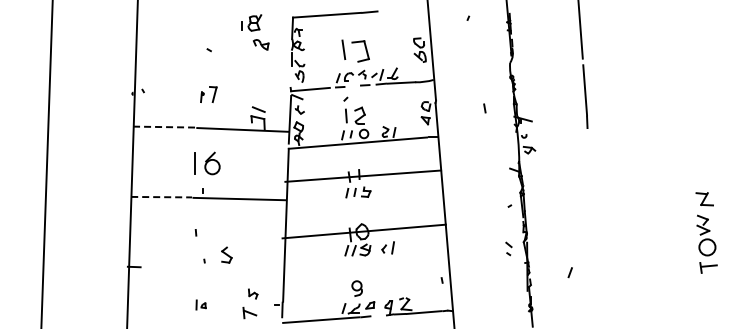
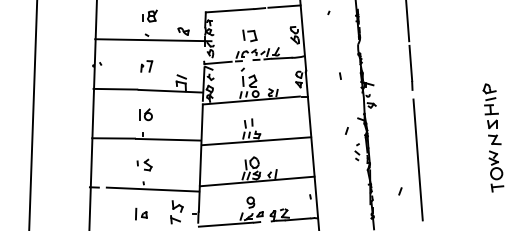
line: (405, 9) -> (284, 6), added
part: (251, 22) -> (150, 15), moved
part: (355, 50) -> (249, 35), size x0.71
line: (218, 56) -> (153, 39), added
line: (164, 127) -> (115, 89), dashed -> solid
part: (698, 151) -> (490, 106), added
part: (207, 163) -> (145, 114), size x0.71
line: (363, 175) -> (256, 140), moved
line: (493, 186) -> (346, 130), added
line: (162, 197) -> (114, 138), dashed -> solid
line: (595, 227) -> (418, 159), added
line: (363, 231) -> (256, 181), moved
part: (508, 248) -> (357, 155), moved
part: (226, 254) -> (147, 164), moved
line: (217, 269) -> (152, 189), added
part: (253, 293) -> (178, 206), size x1.67
part: (200, 304) -> (140, 213), size x1.67

